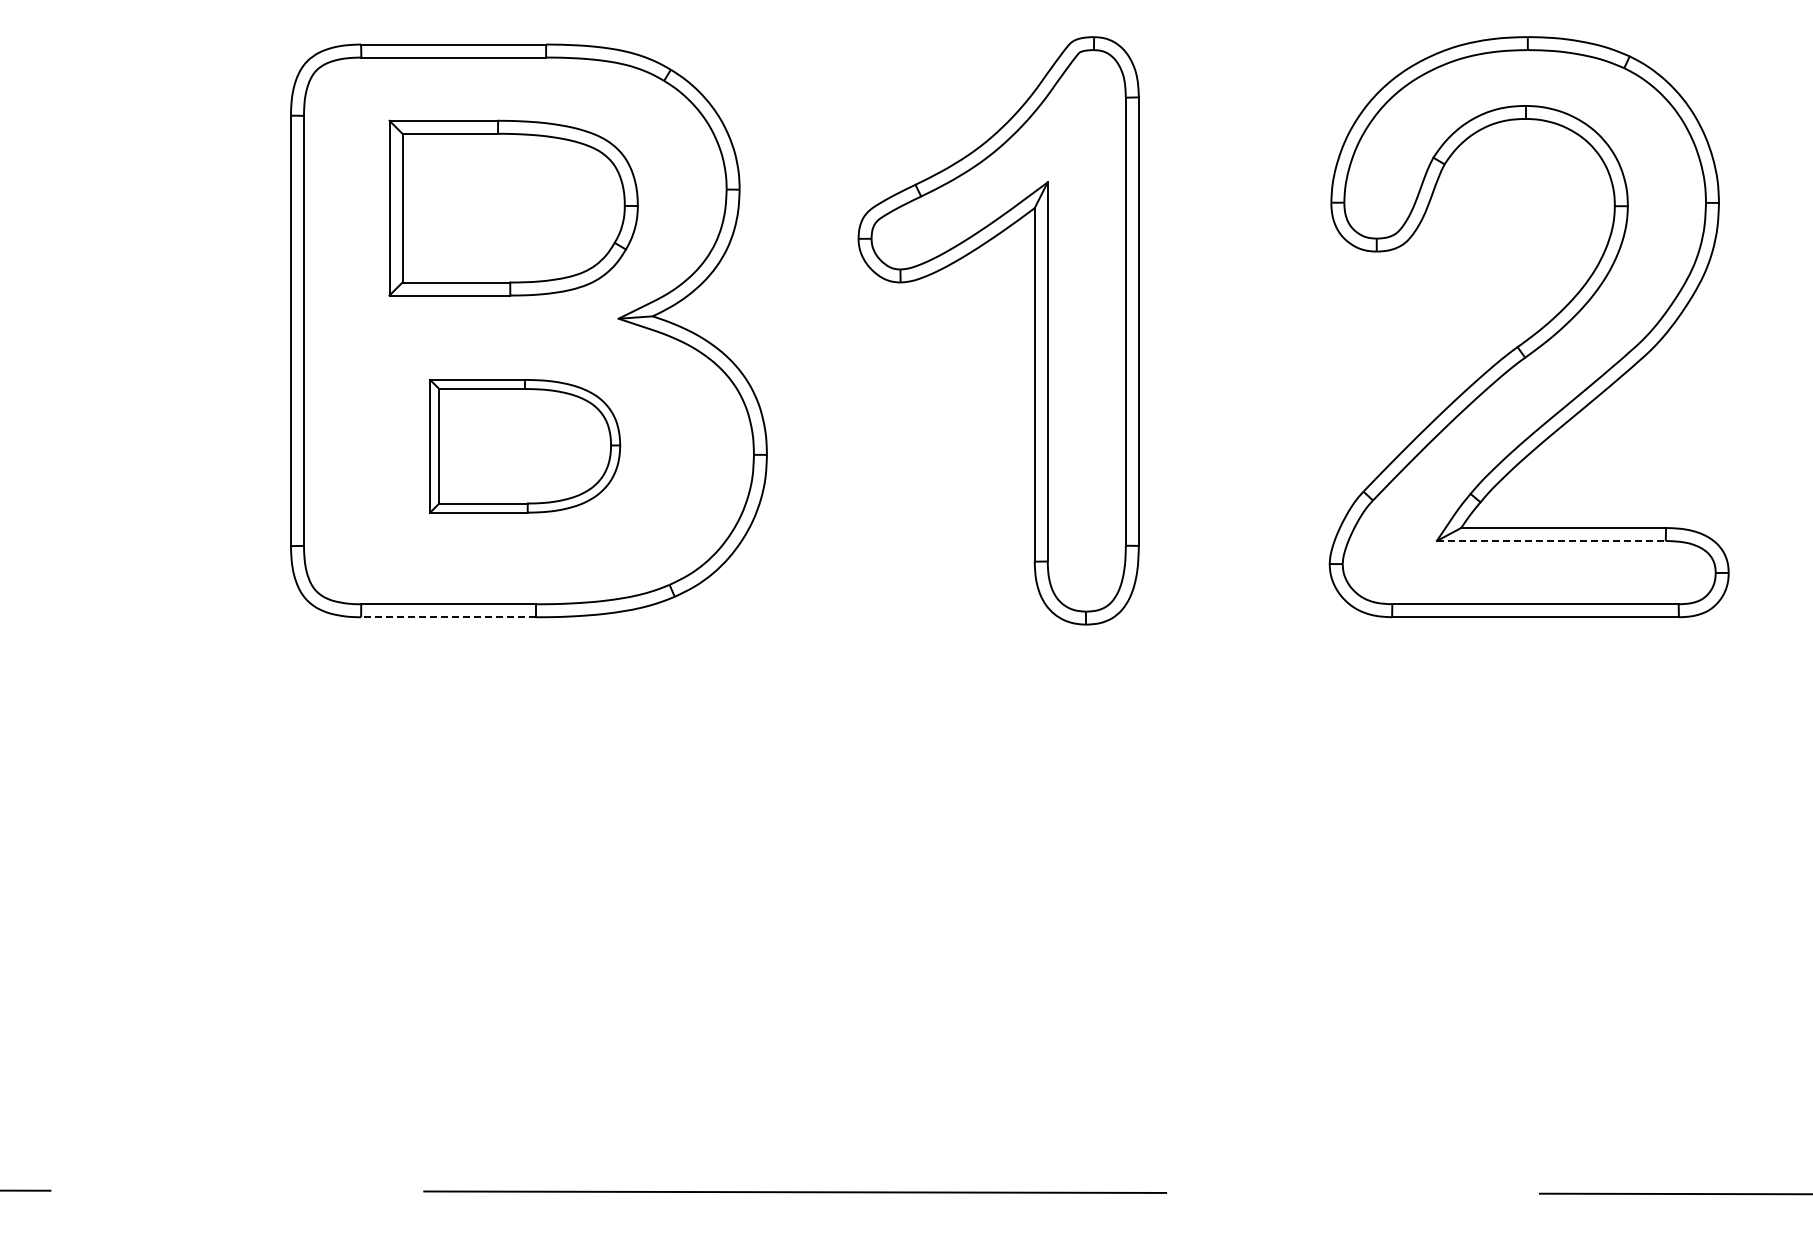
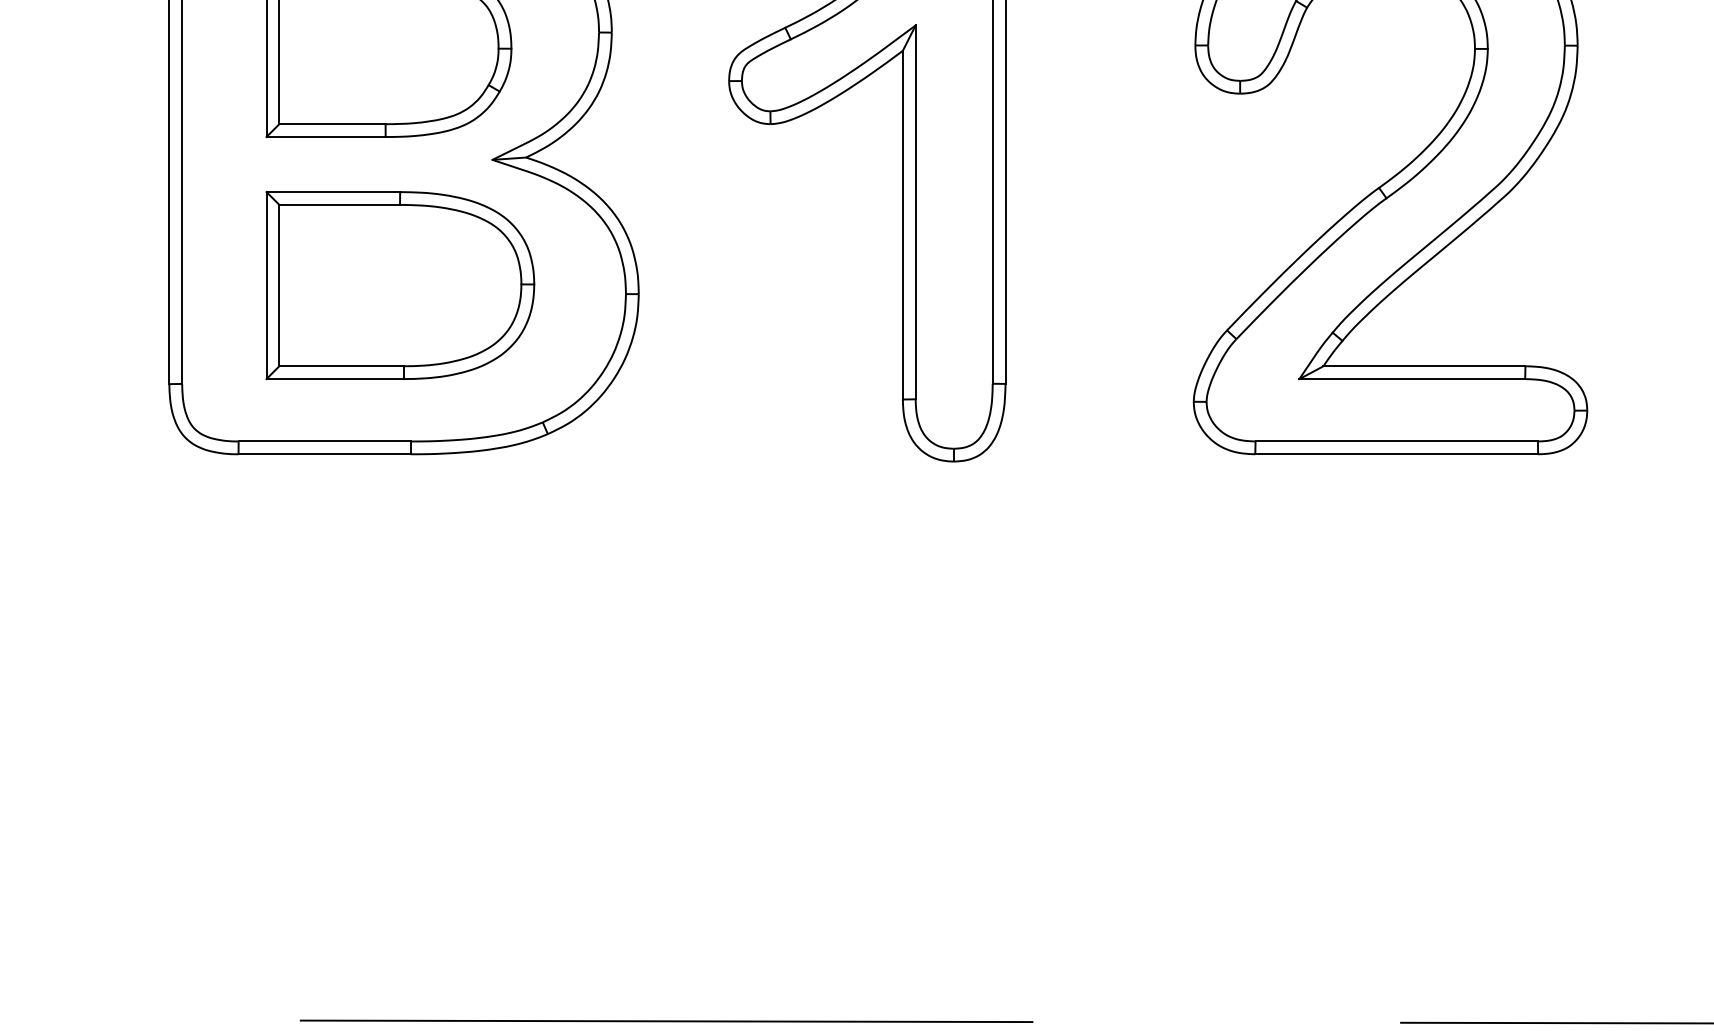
part: (524, 446) -> (399, 285), size x1.43
line: (1551, 540) -> (1412, 378), dashed -> solid
line: (447, 617) -> (323, 454), dashed -> solid

